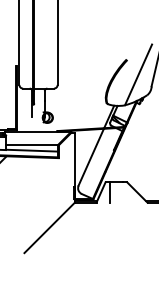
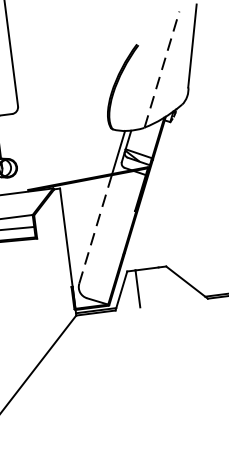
line: (138, 74) -> (161, 68), solid -> dashed
line: (91, 156) -> (95, 228), solid -> dashed

